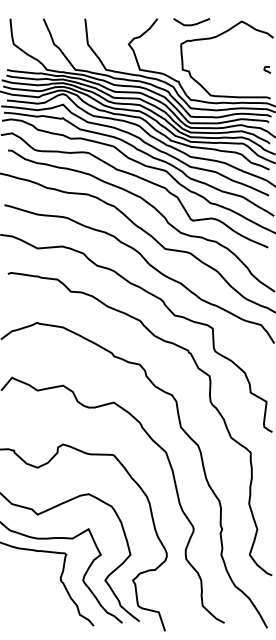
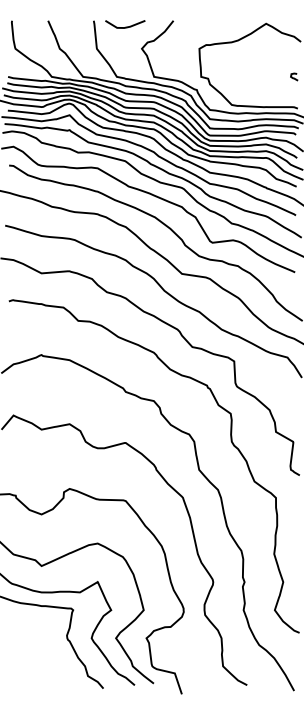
line: (191, 24) -> (125, 27), moved

